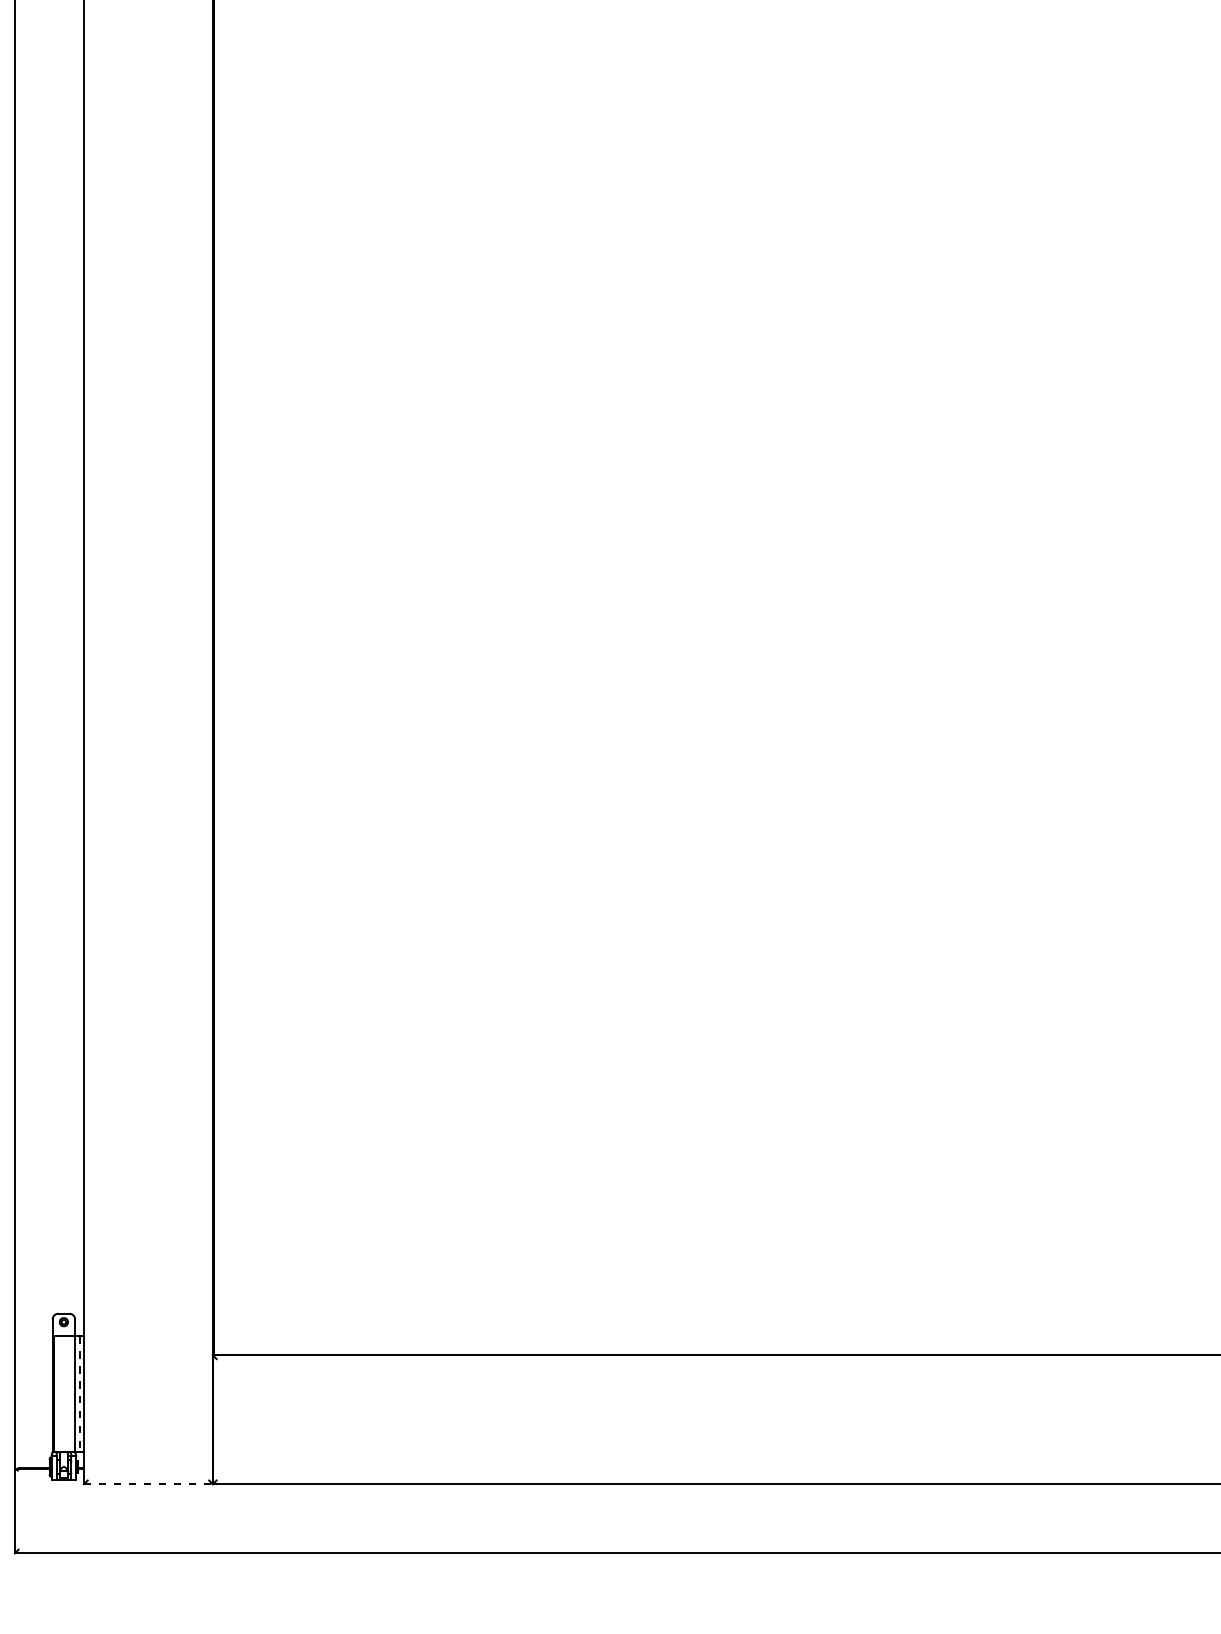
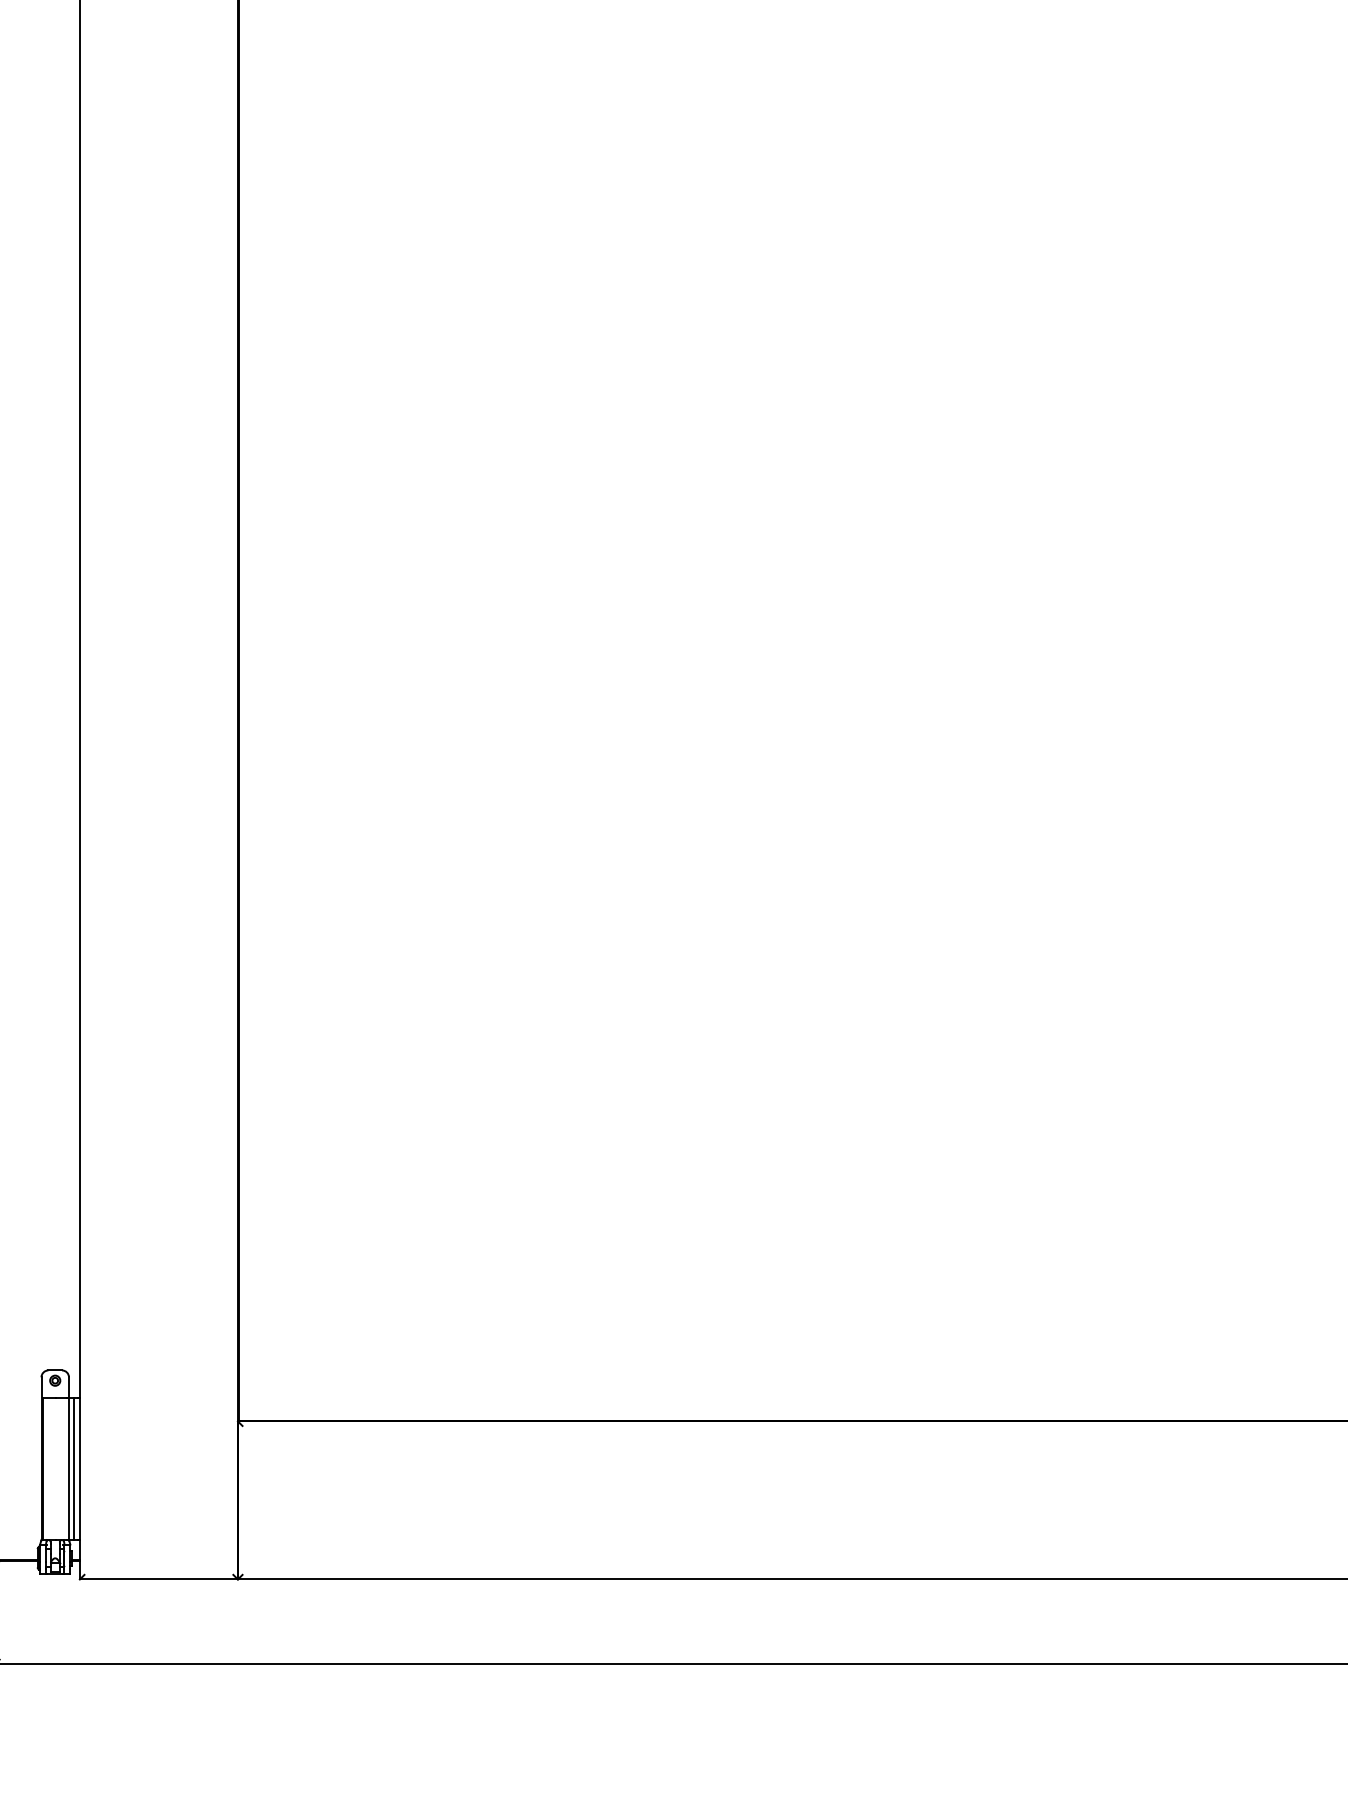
line: (79, 1394) -> (74, 1469), dashed -> solid
line: (148, 1484) -> (158, 1579), dashed -> solid

